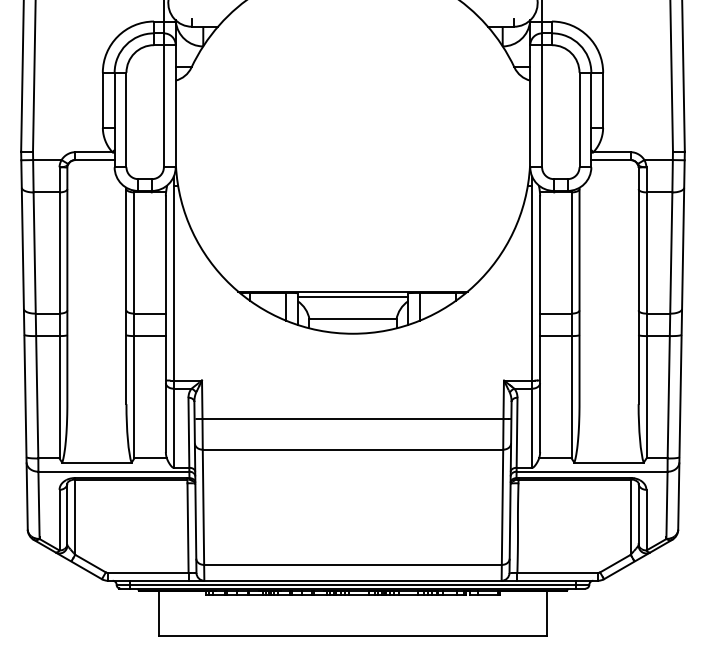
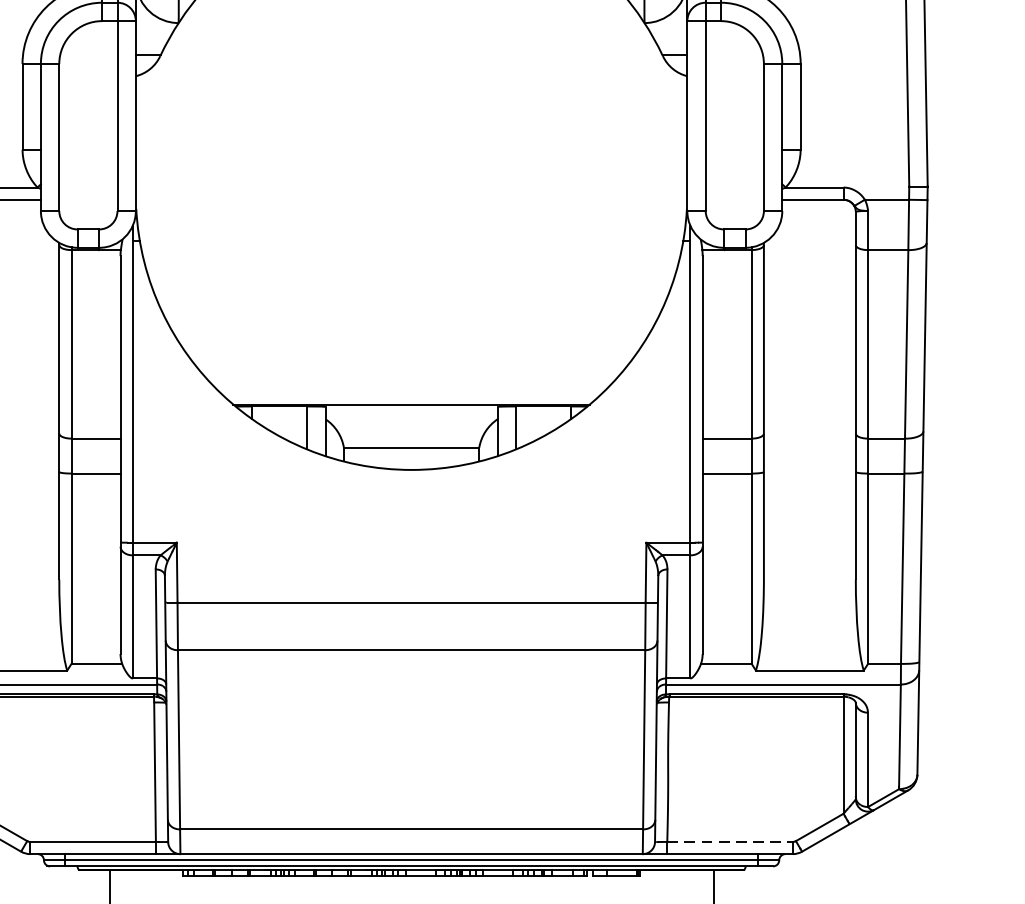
line: (352, 296) -> (410, 411), removed
line: (558, 572) -> (731, 841), solid -> dashed

